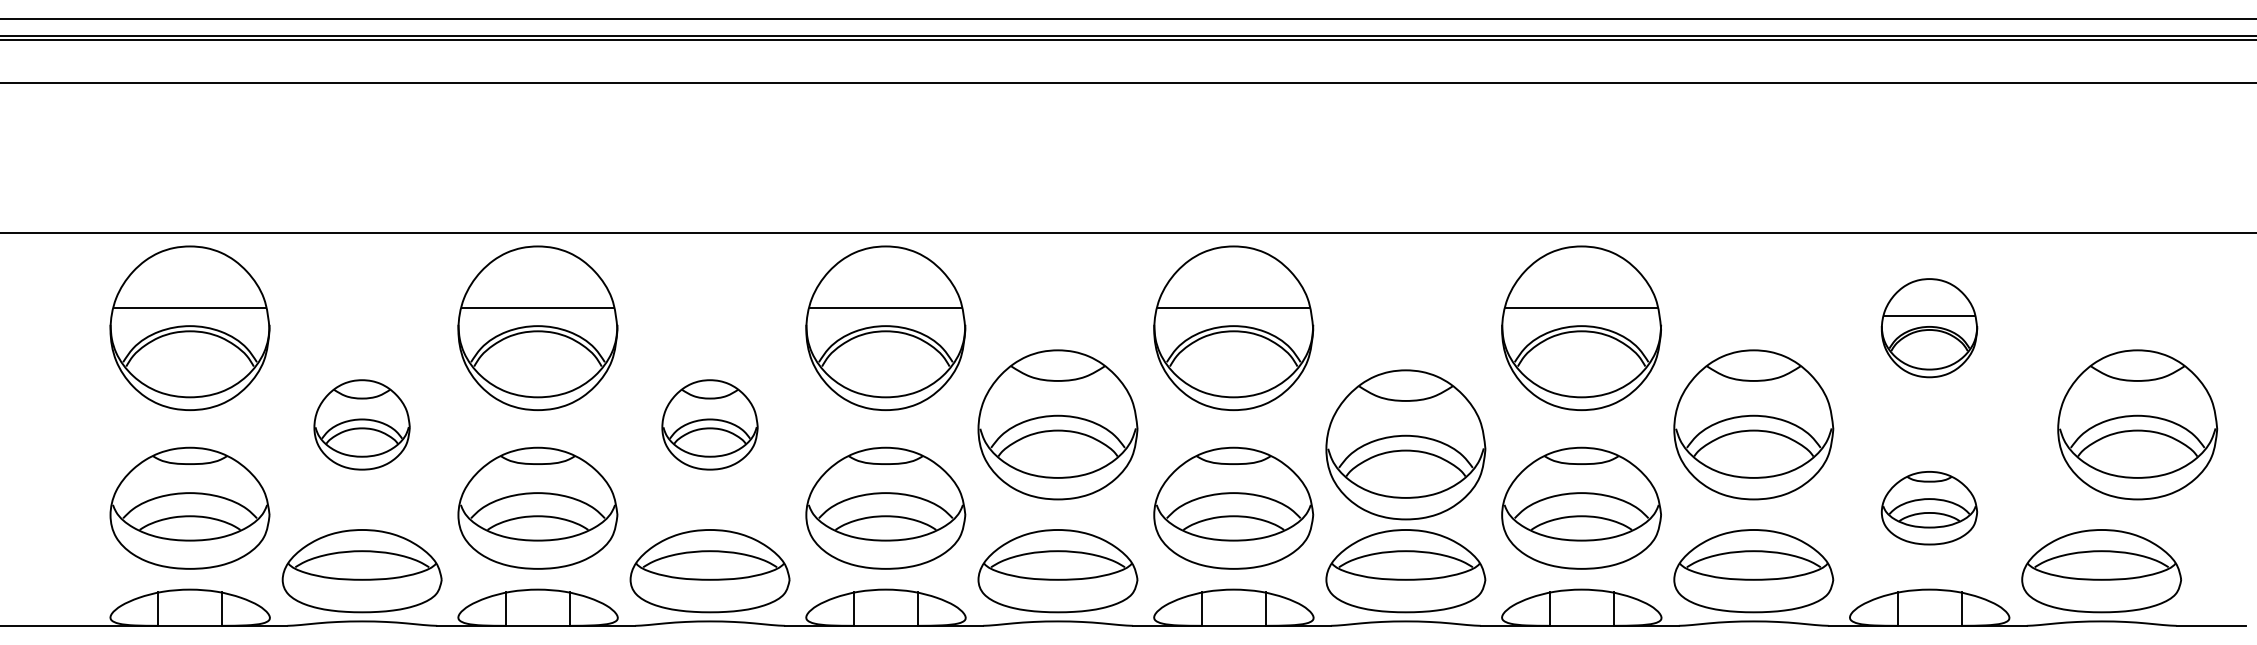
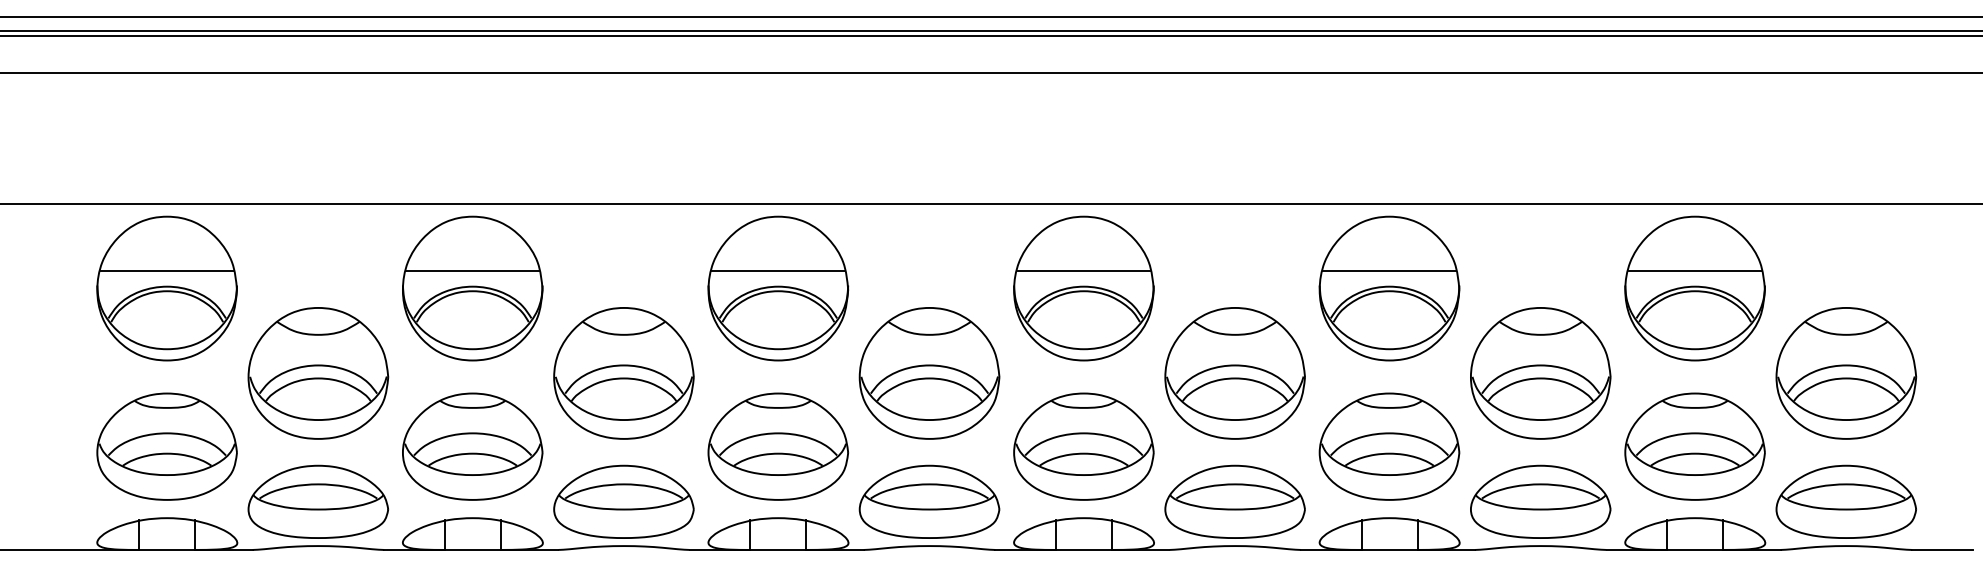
part: (1929, 327) -> (1695, 287), size x1.67
part: (361, 424) -> (317, 373), size x1.67
part: (709, 424) -> (623, 373), size x1.67
part: (2137, 424) -> (1846, 373), moved
part: (1405, 444) -> (1234, 373), moved
part: (1929, 507) -> (1695, 446), size x1.67

